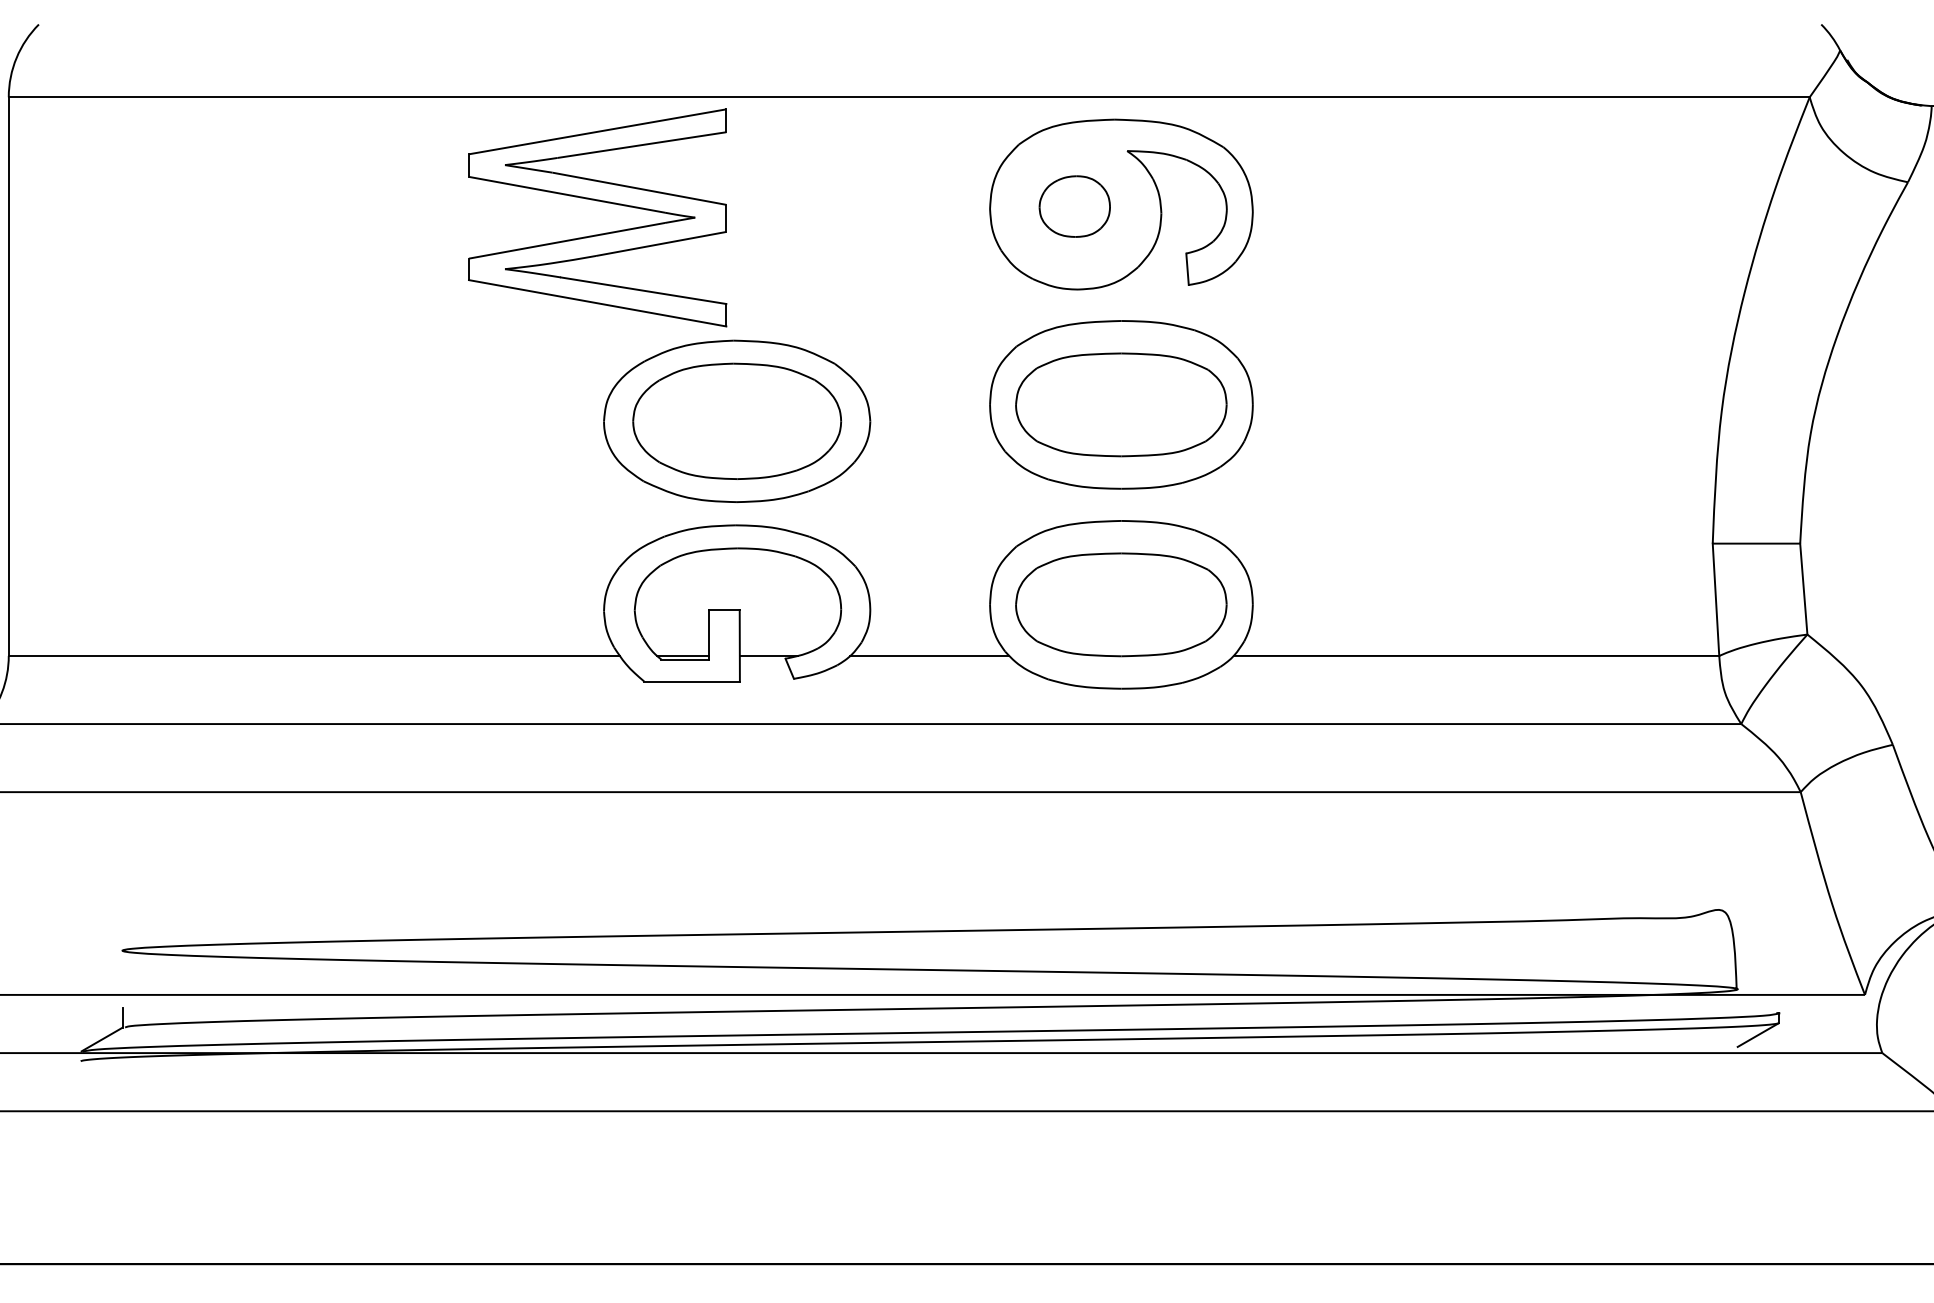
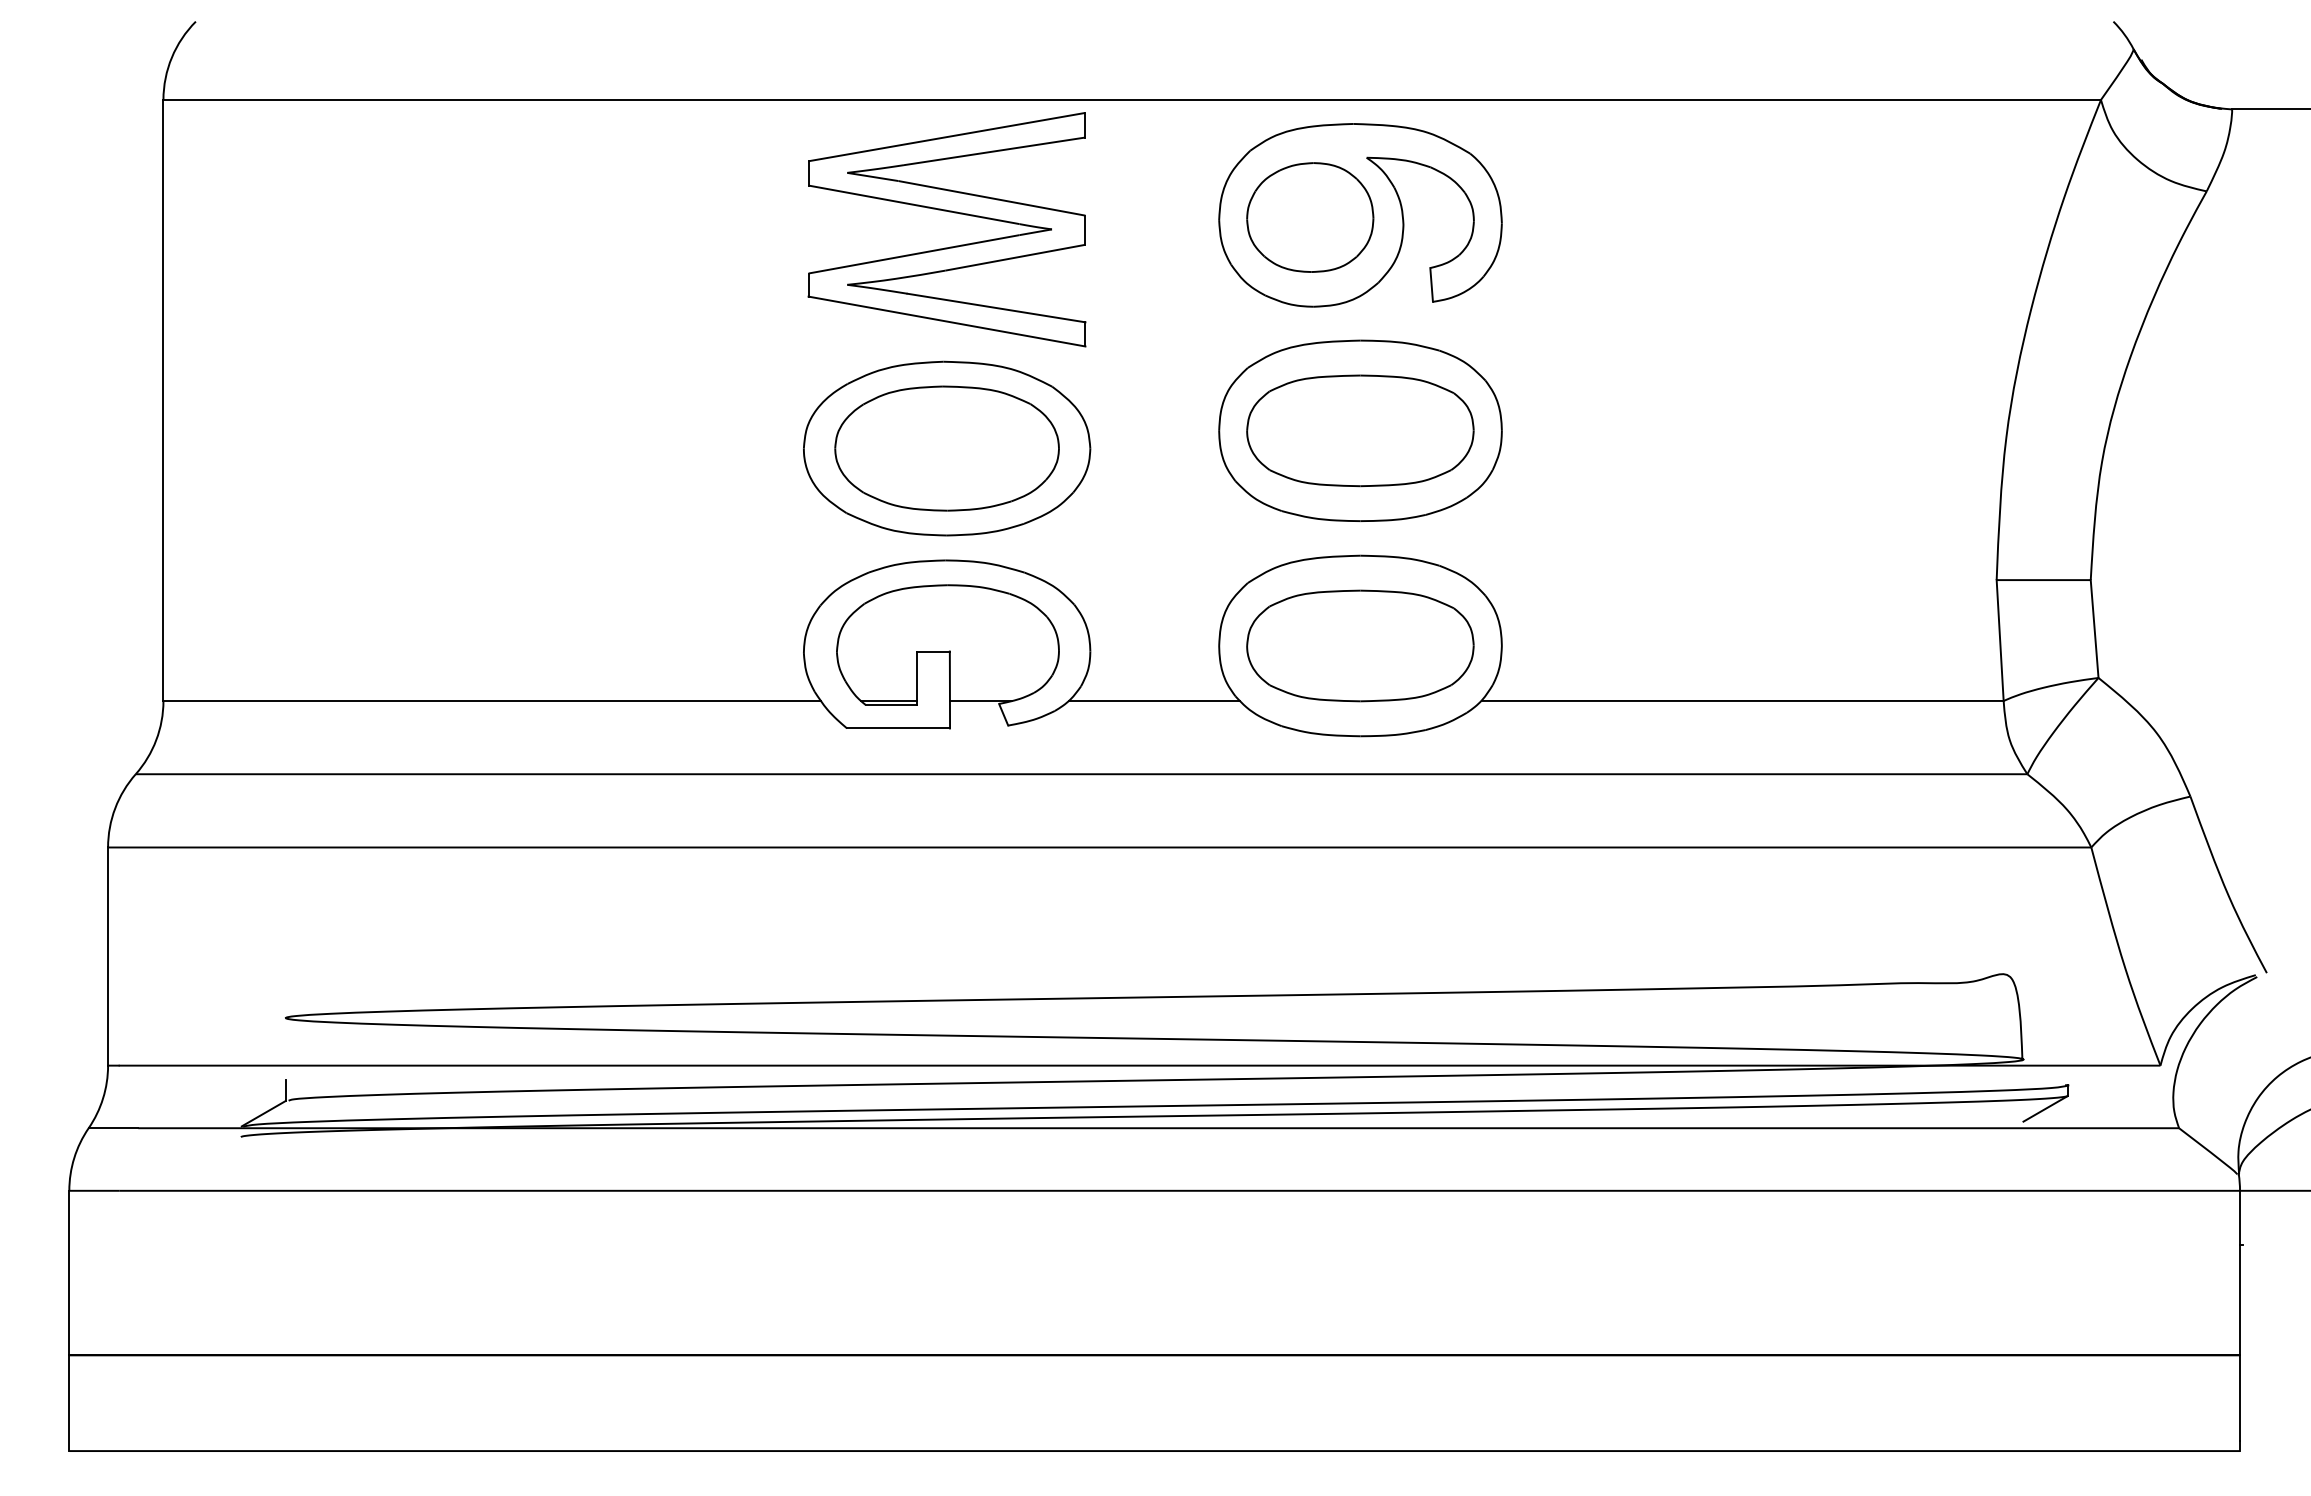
part: (599, 201) -> (949, 212), moved
part: (1074, 206) -> (1310, 217), size x1.67

